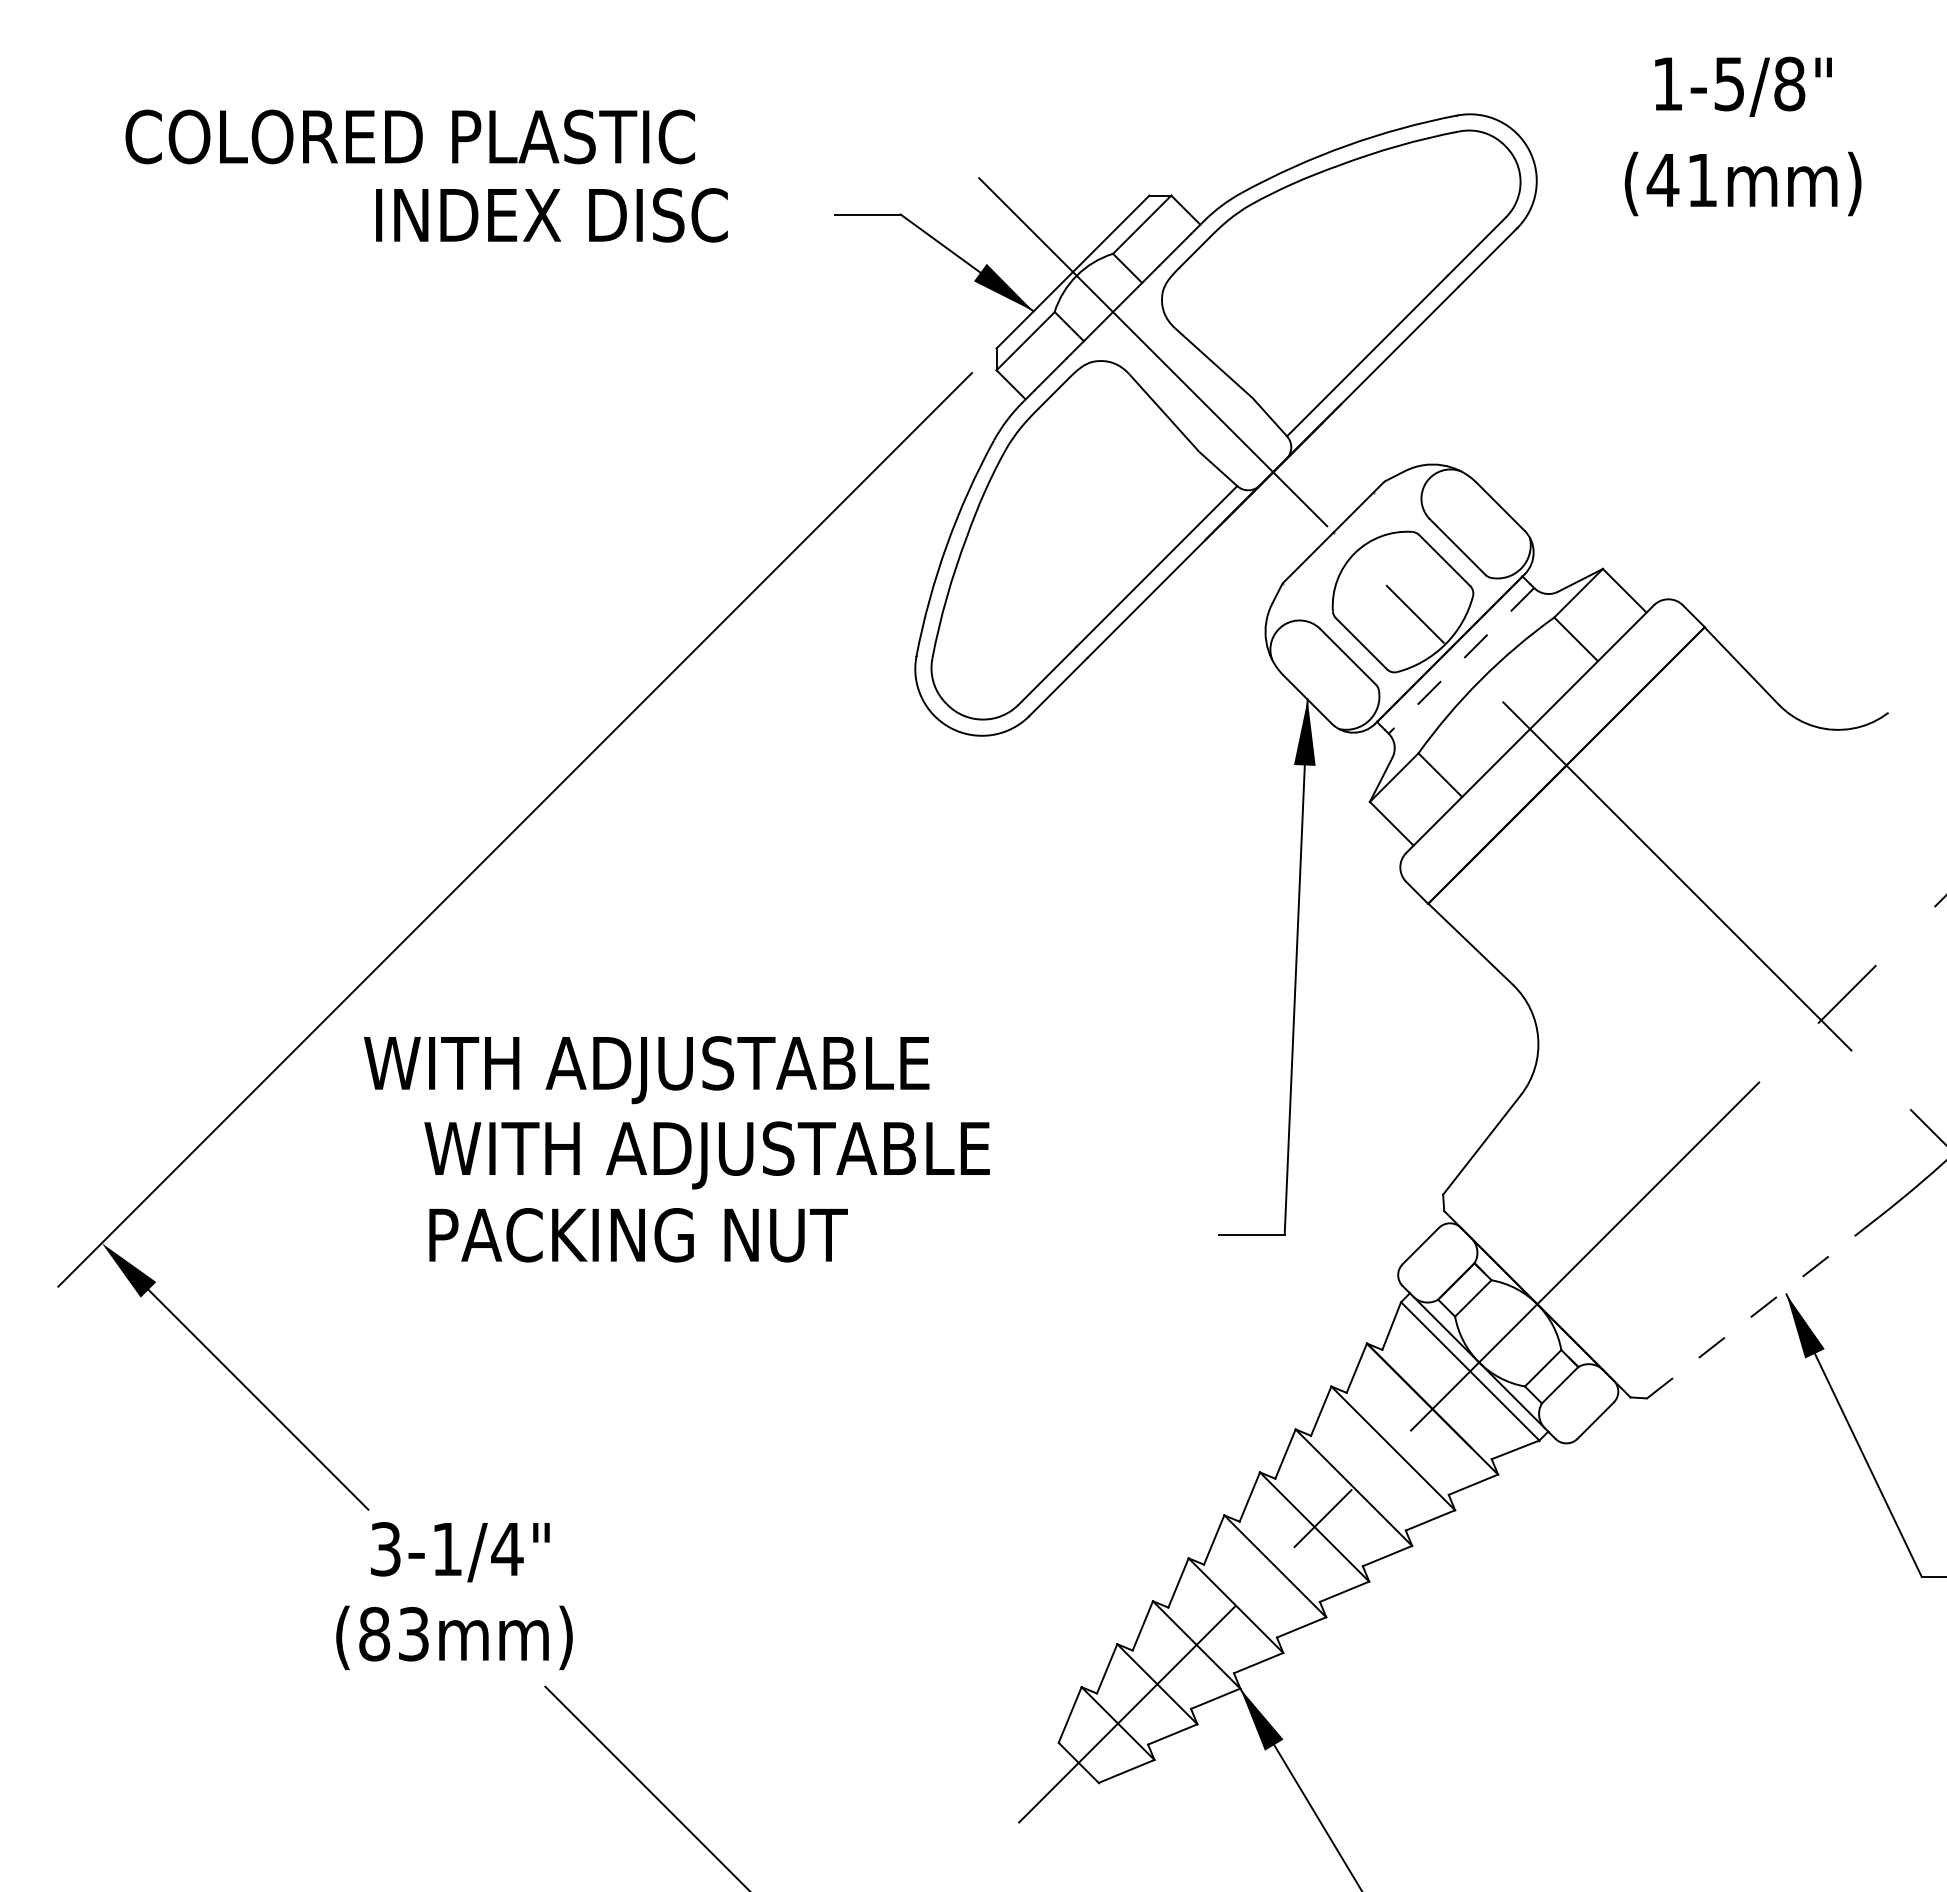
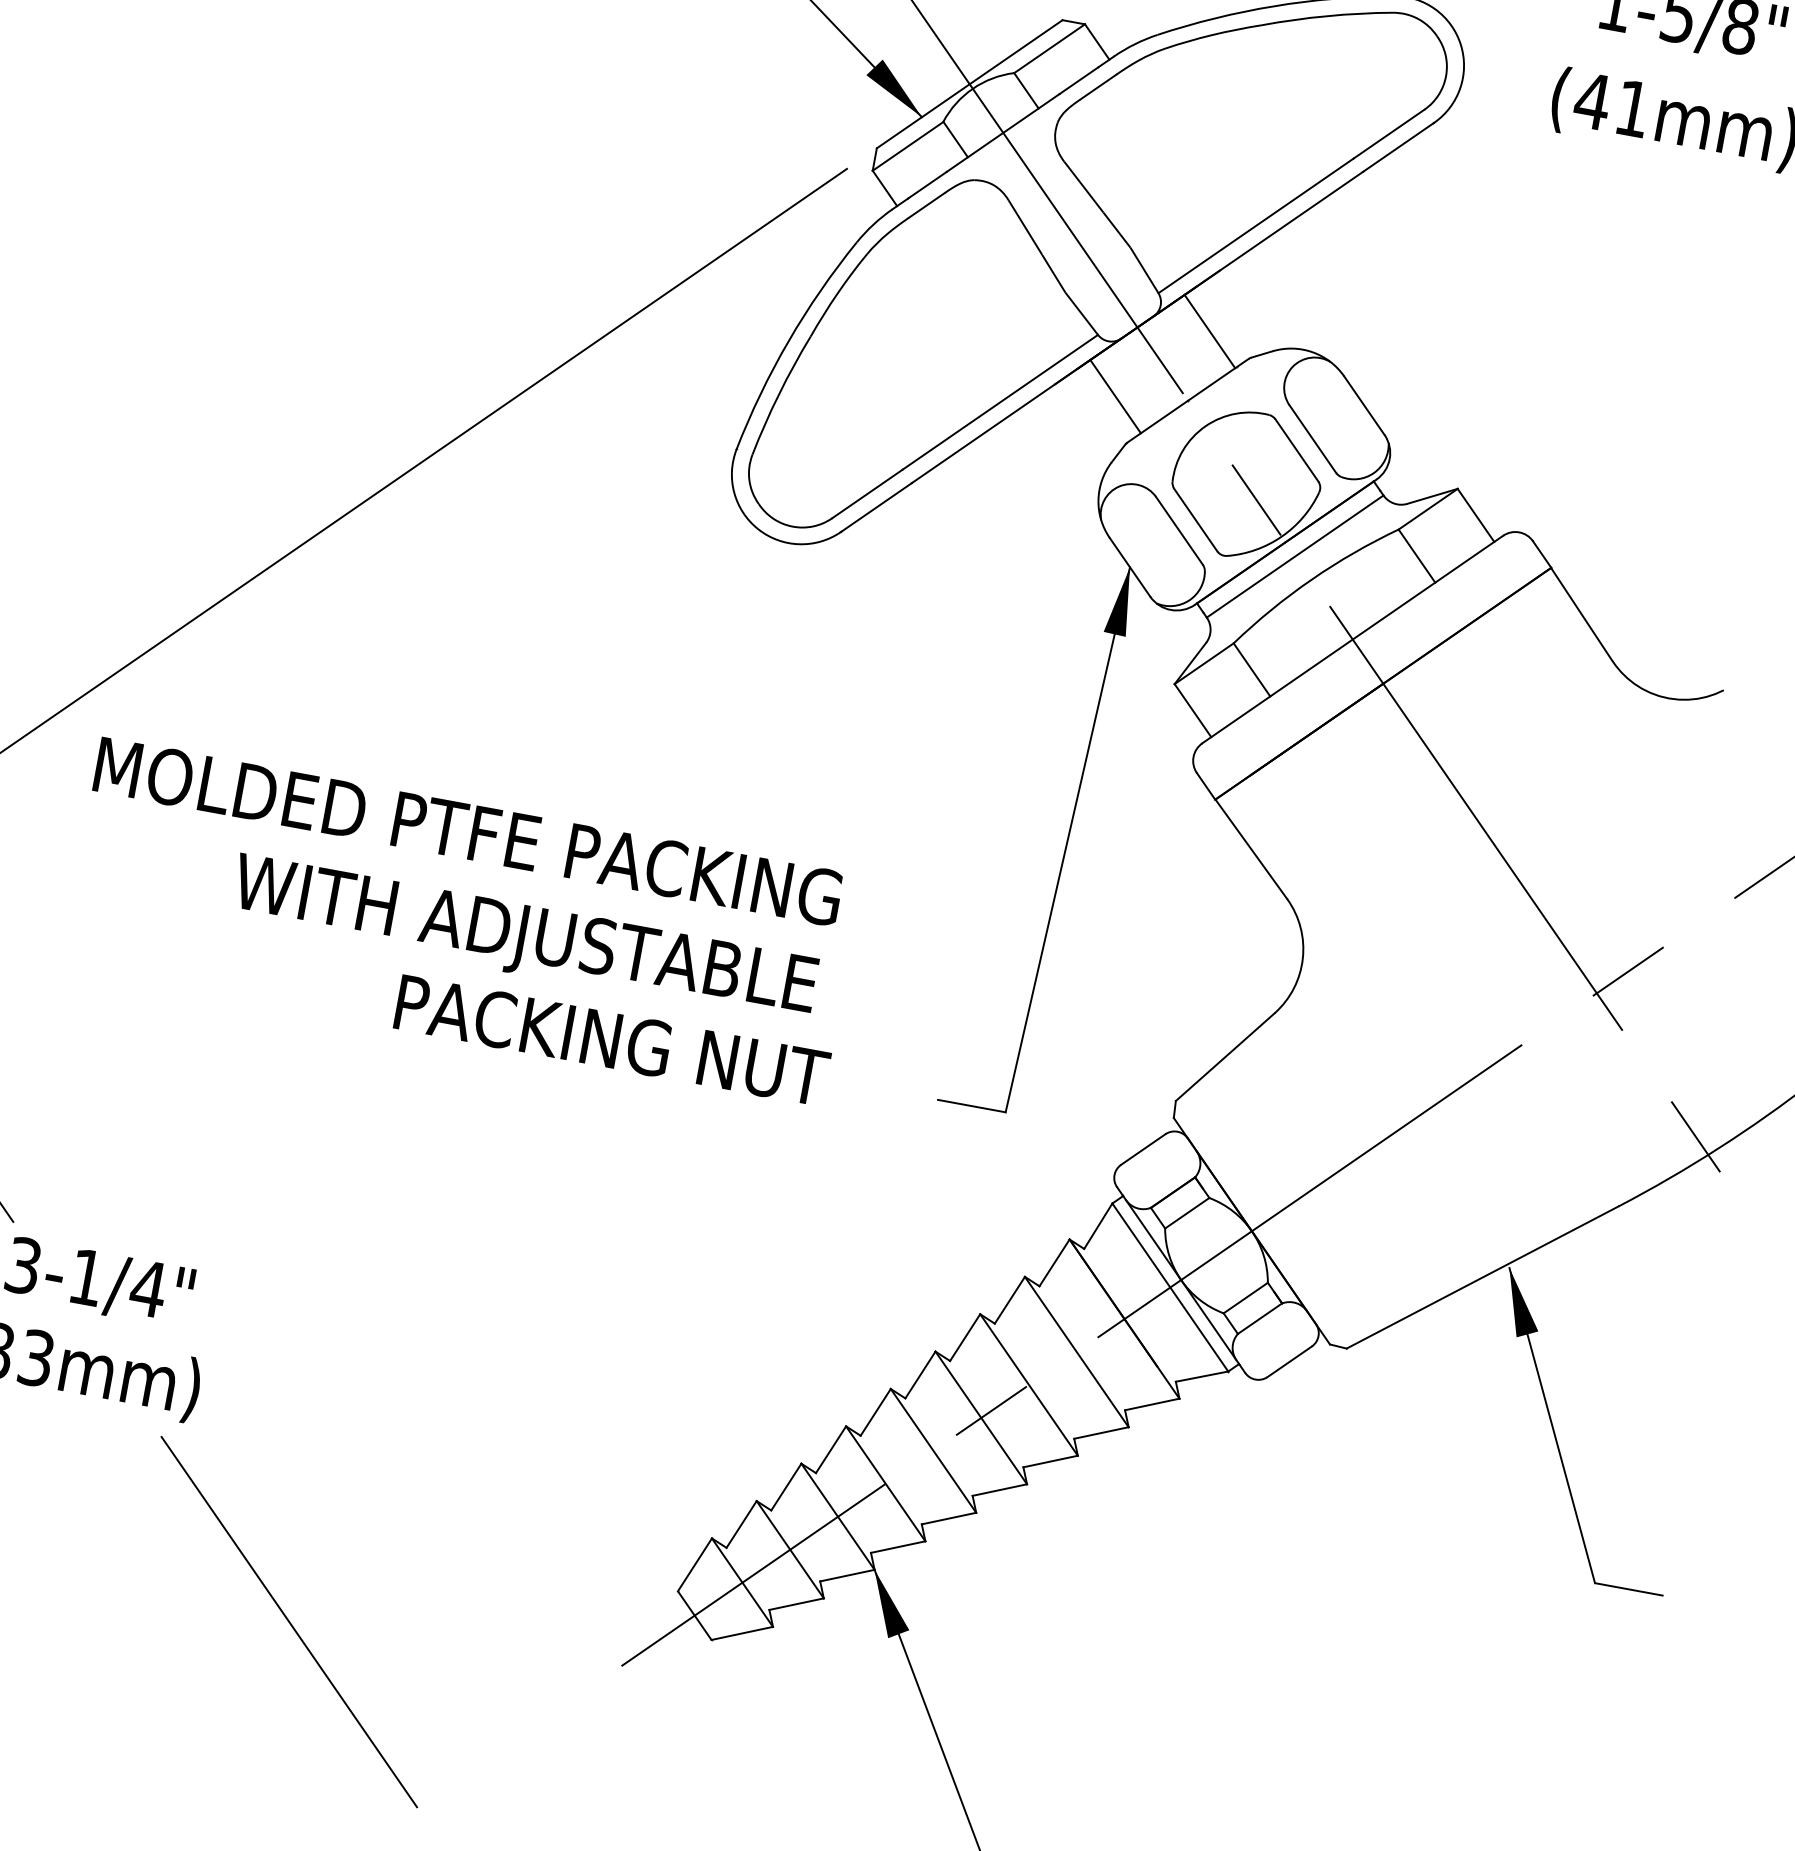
line: (1342, 463) -> (1210, 331), added
line: (1264, 541) -> (1115, 396), added
line: (1461, 660) -> (1295, 556), dashed -> solid
text: (727, 1070) -> (464, 838), WITH ADJUSTABLE -> MOLDED PTFE PACKING
text: (706, 1155) -> (523, 939), moved
text: (638, 1235) -> (612, 1040), moved
line: (1762, 1307) -> (1482, 1277), dashed -> solid

